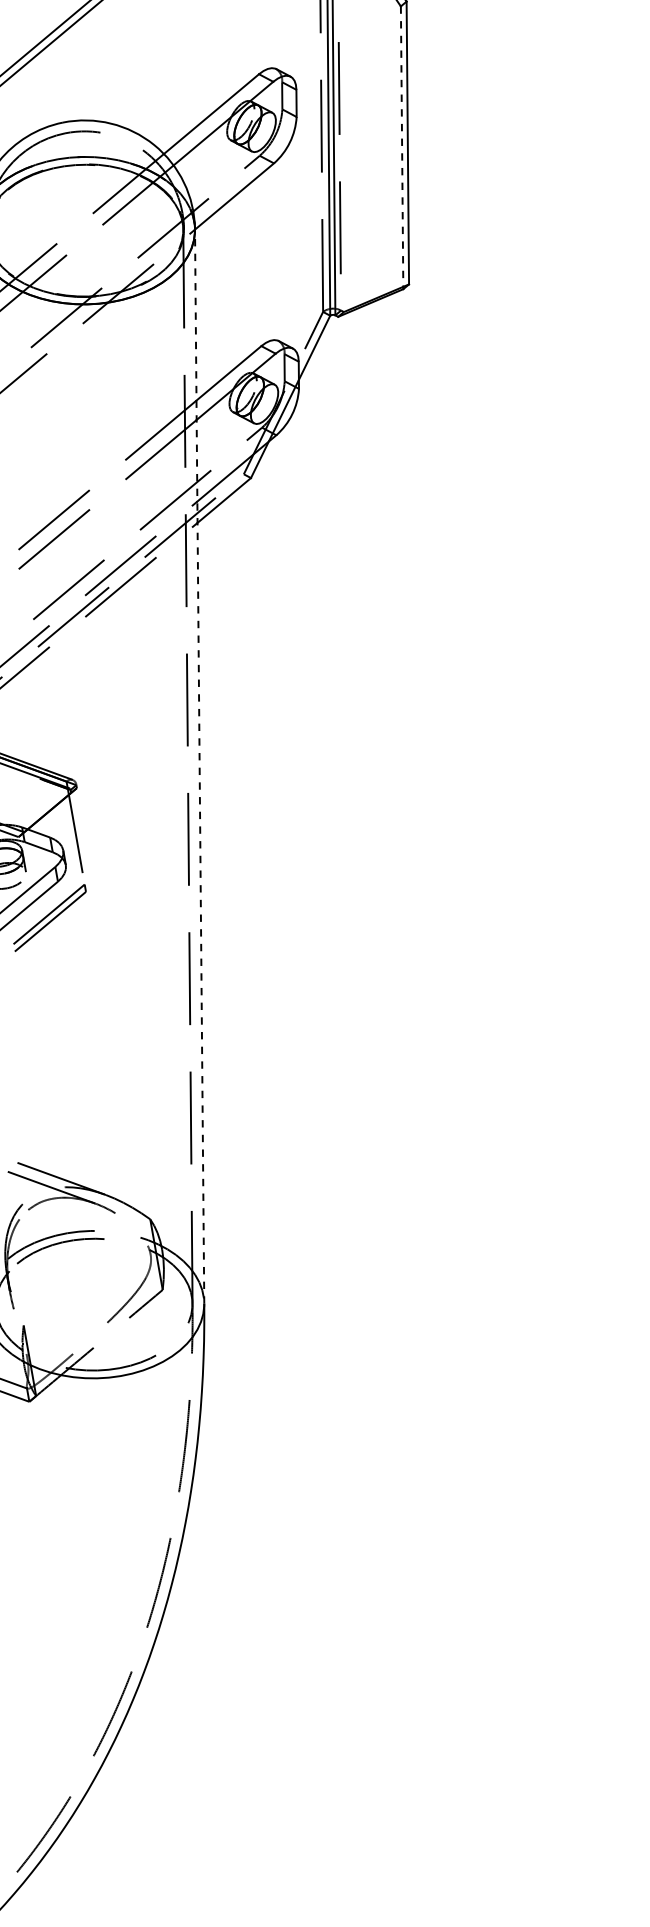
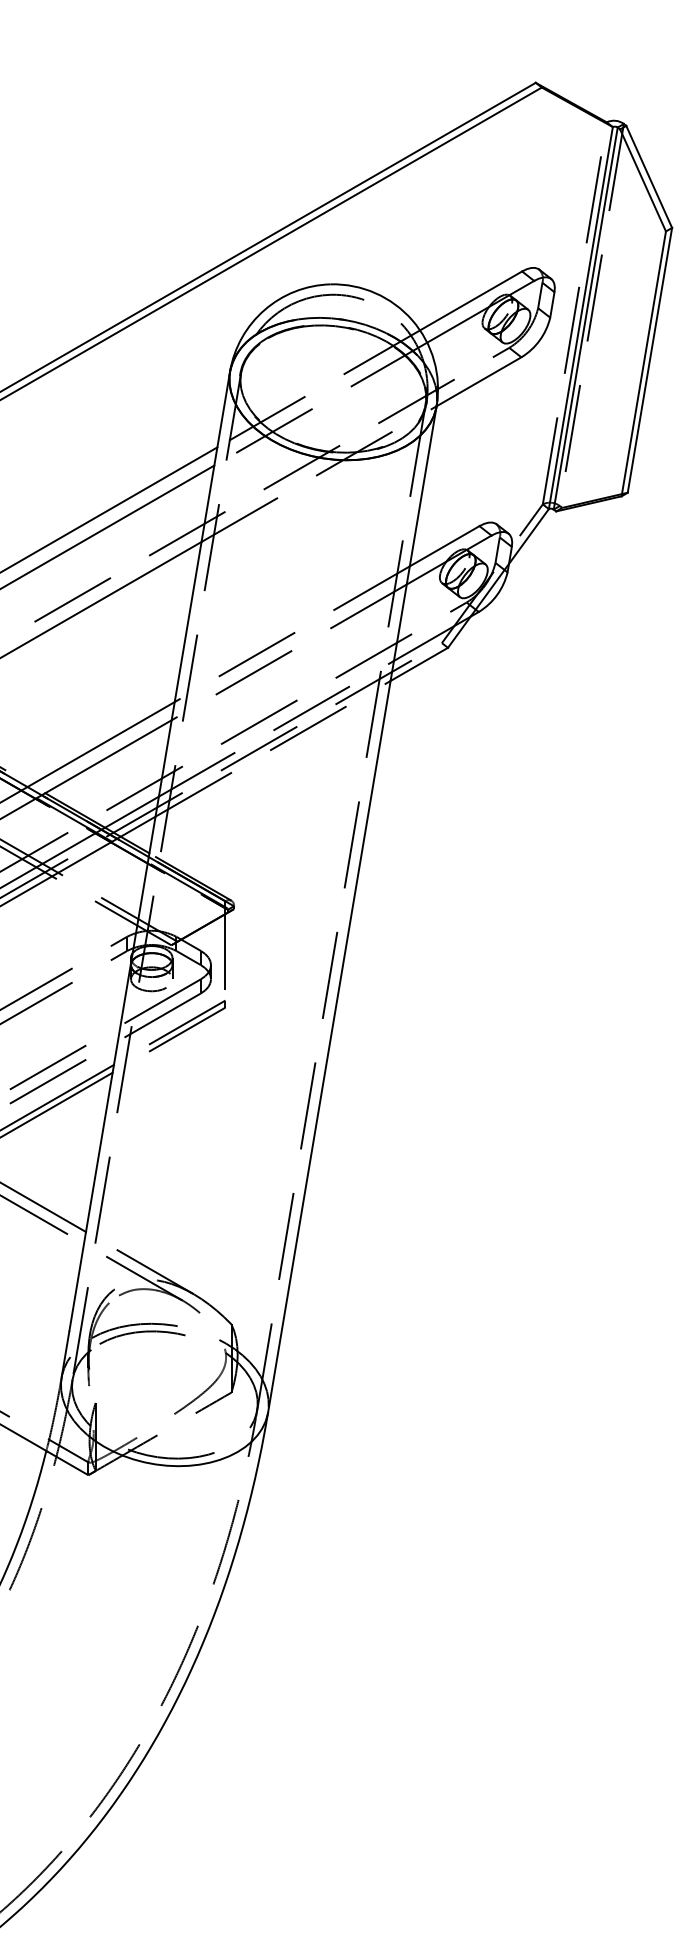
line: (401, 148) -> (643, 364), dashed -> solid
line: (199, 766) -> (352, 909), dashed -> solid

